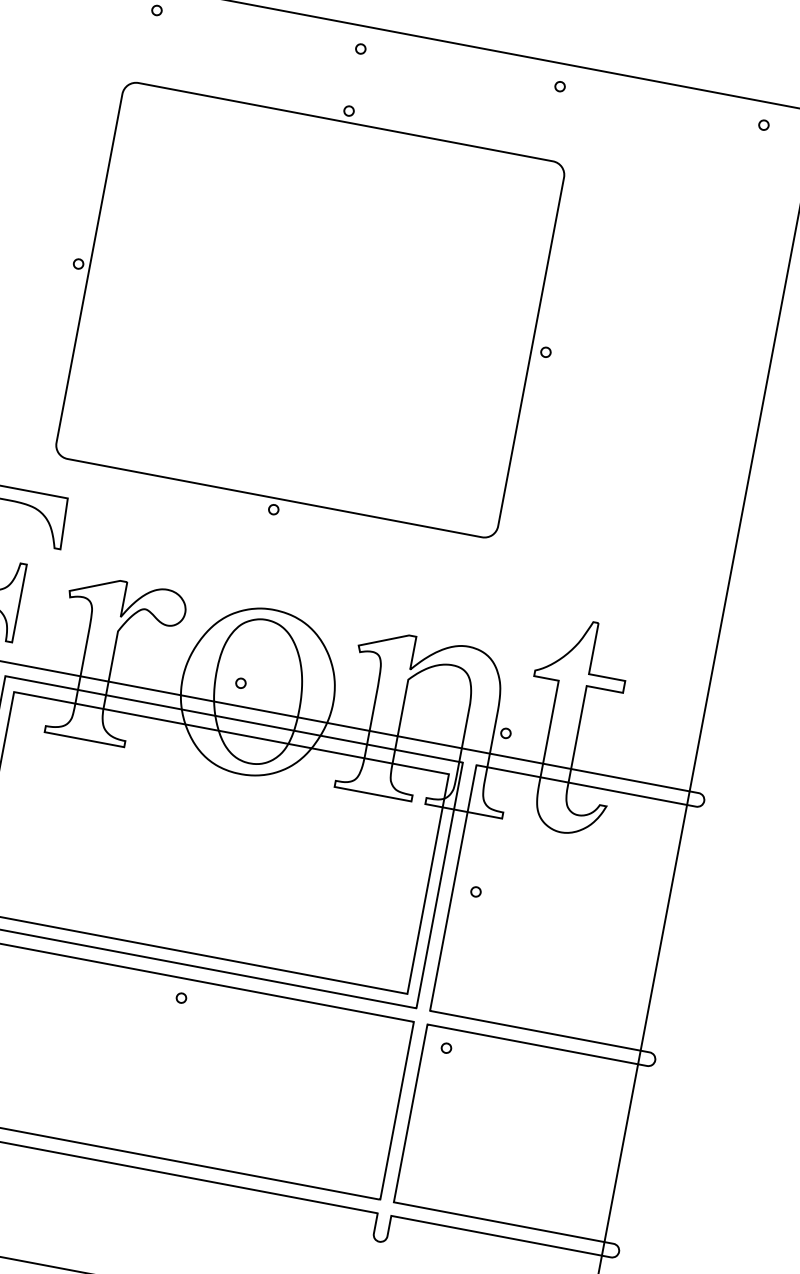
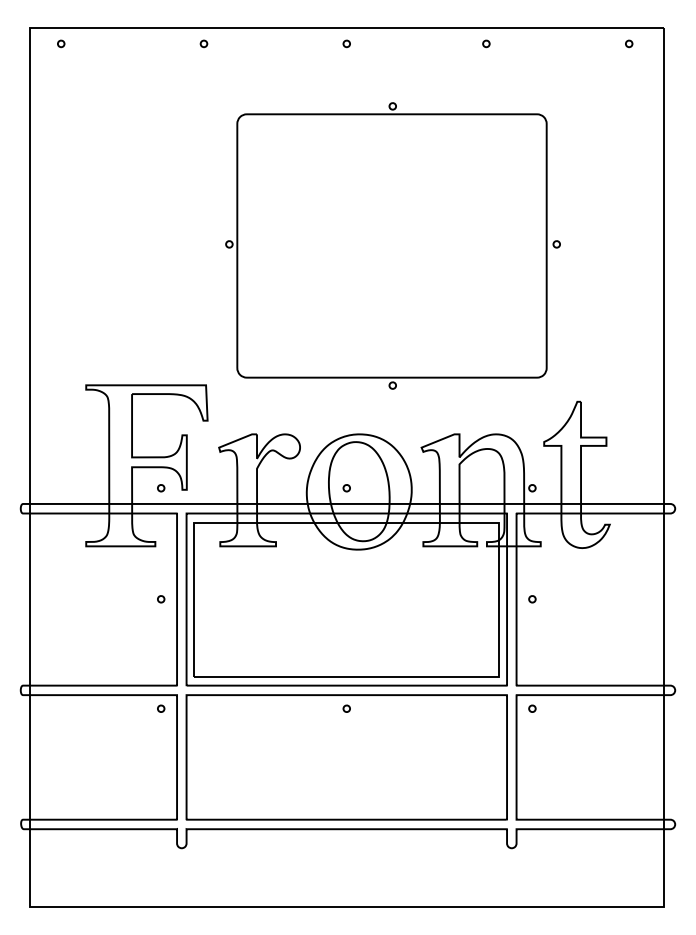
part: (311, 309) -> (392, 245), moved

